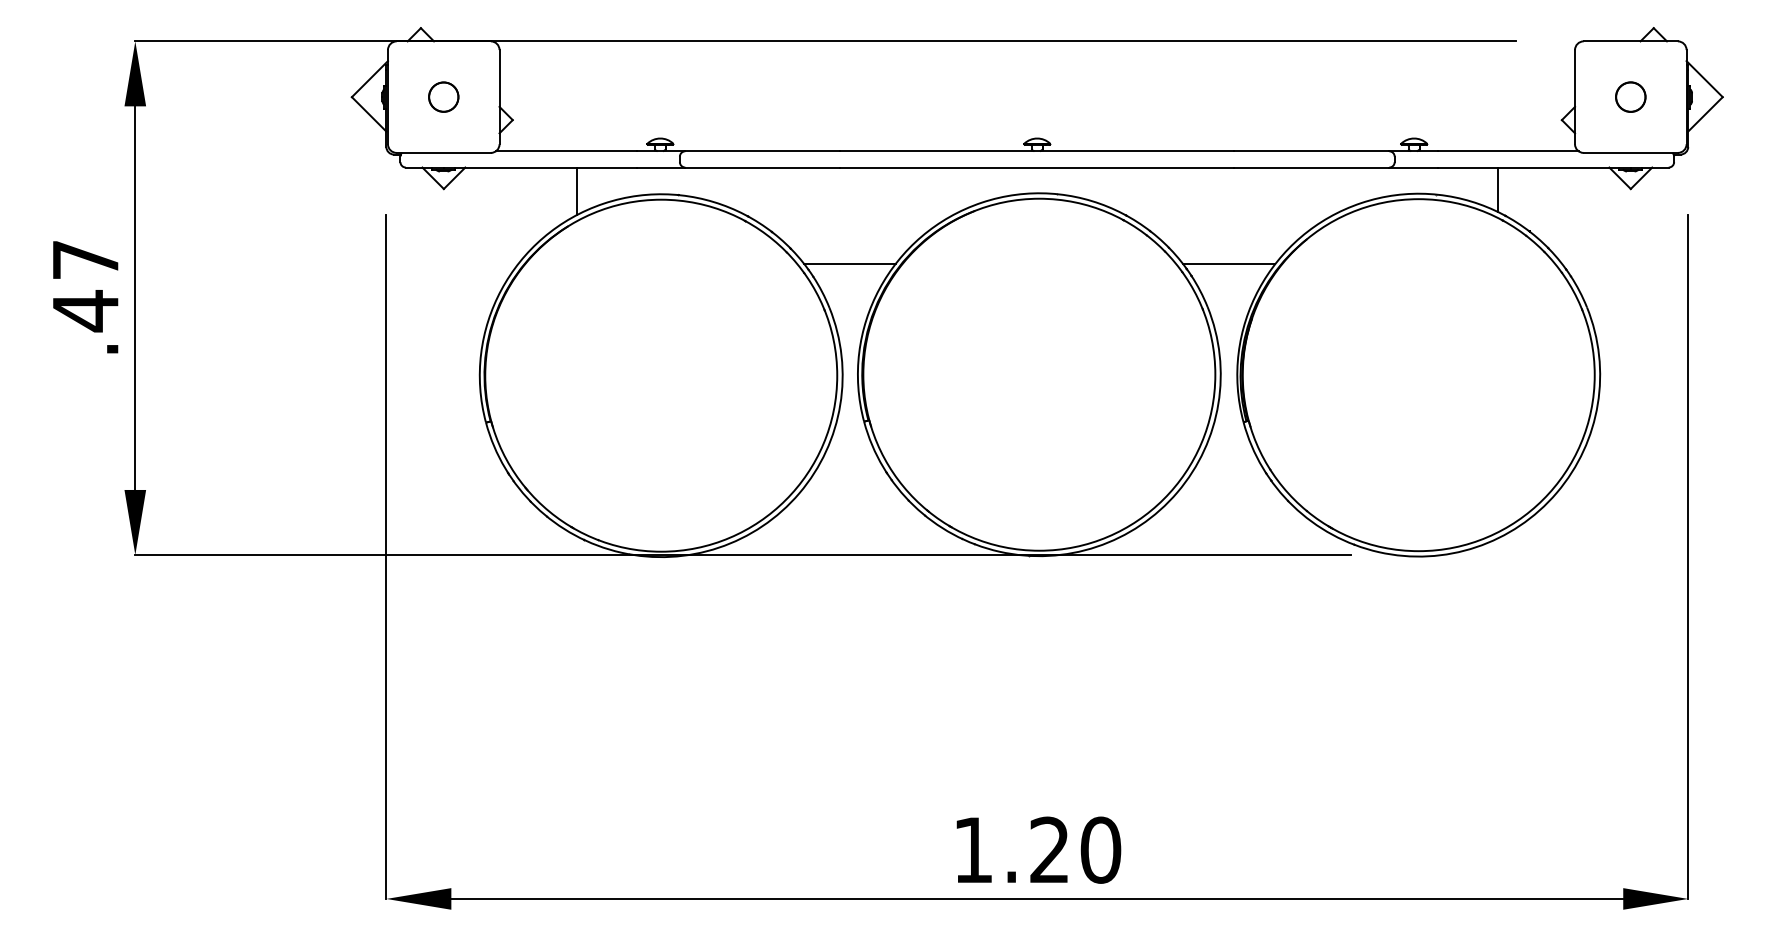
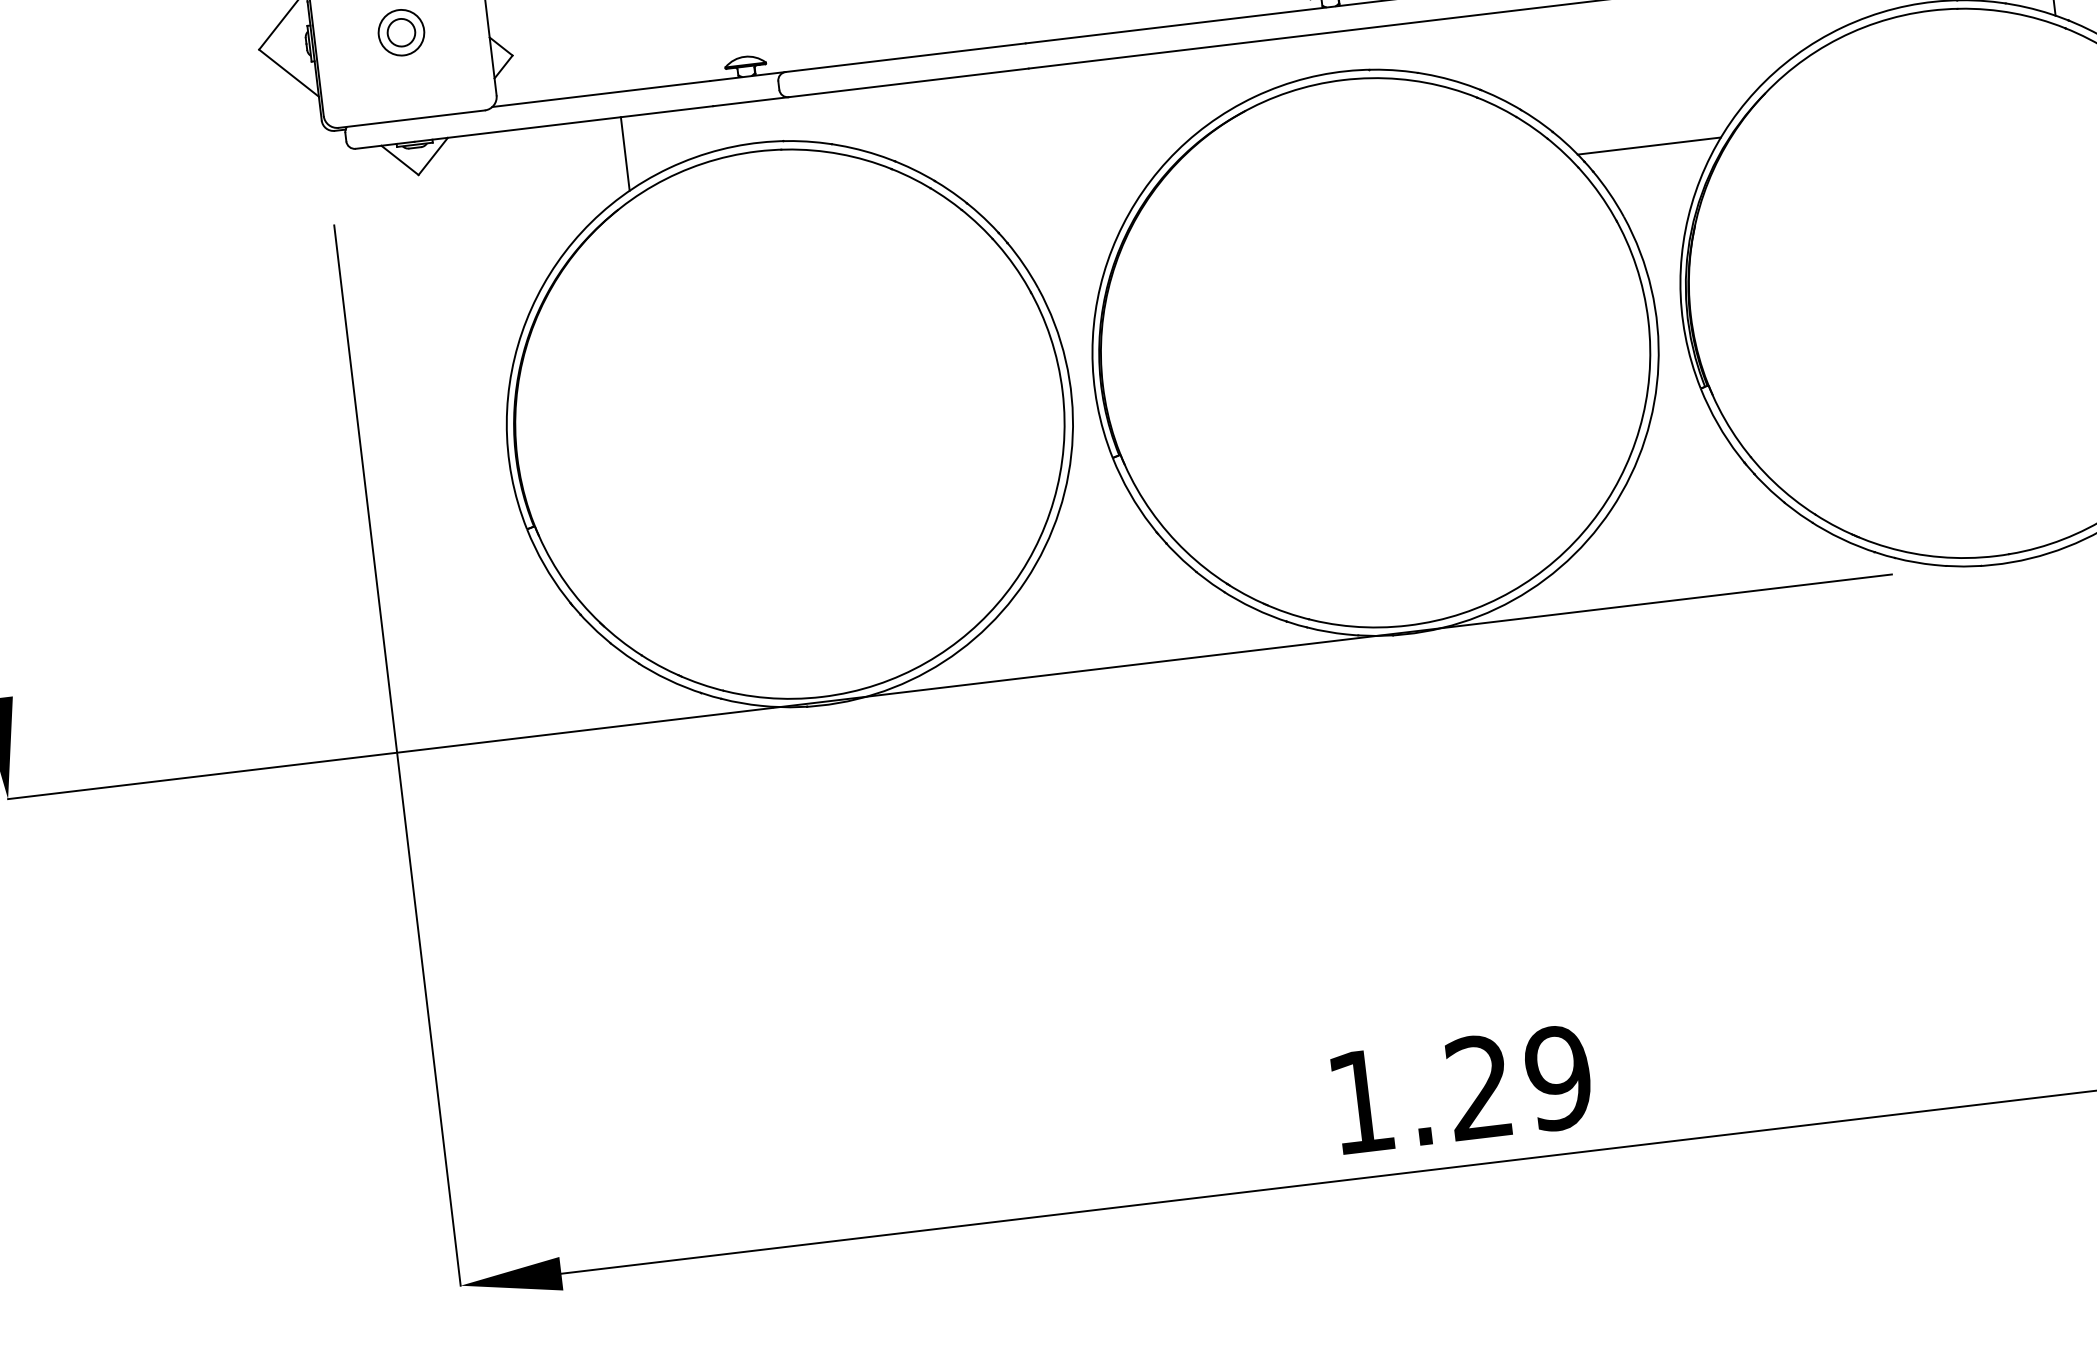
circle: (443, 96) -> (400, 31), size x0.6
line: (849, 263) -> (1060, 215), removed
text: (1100, 849) -> (1558, 1077), 1.20 -> 1.29

